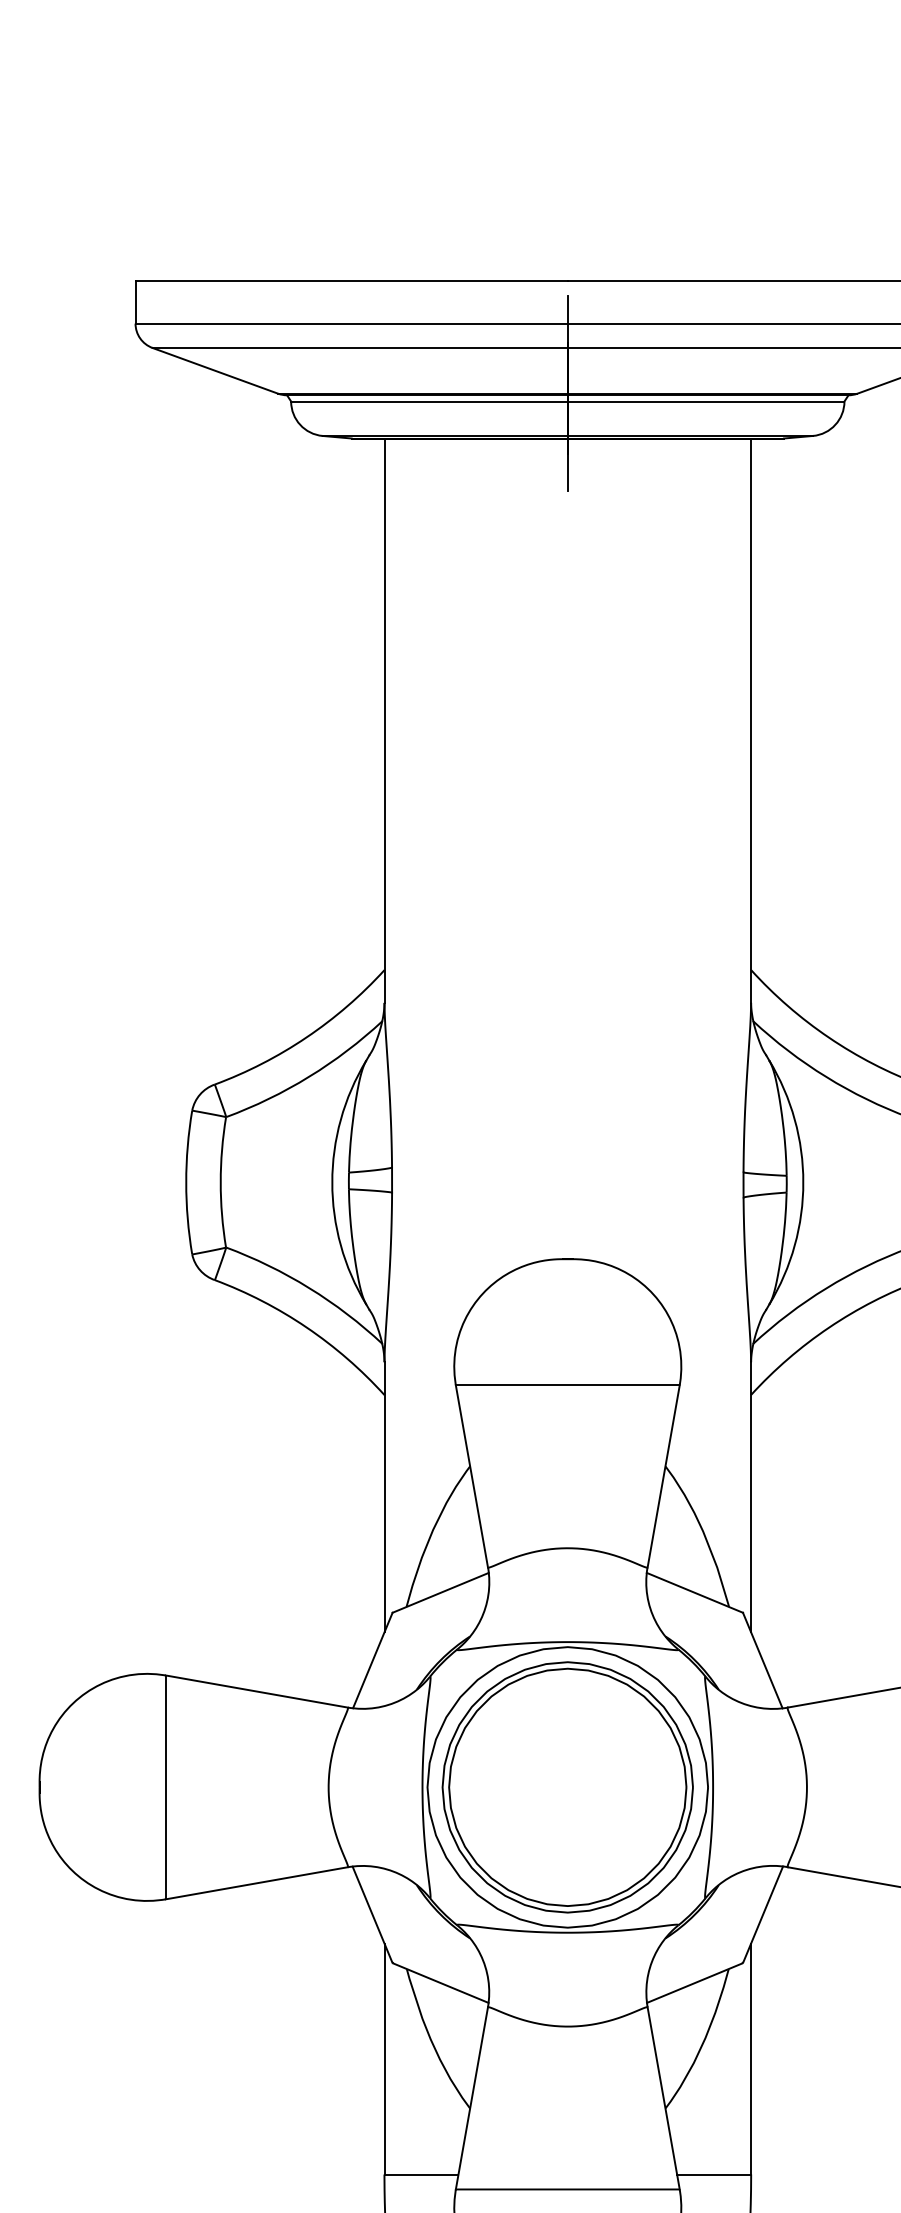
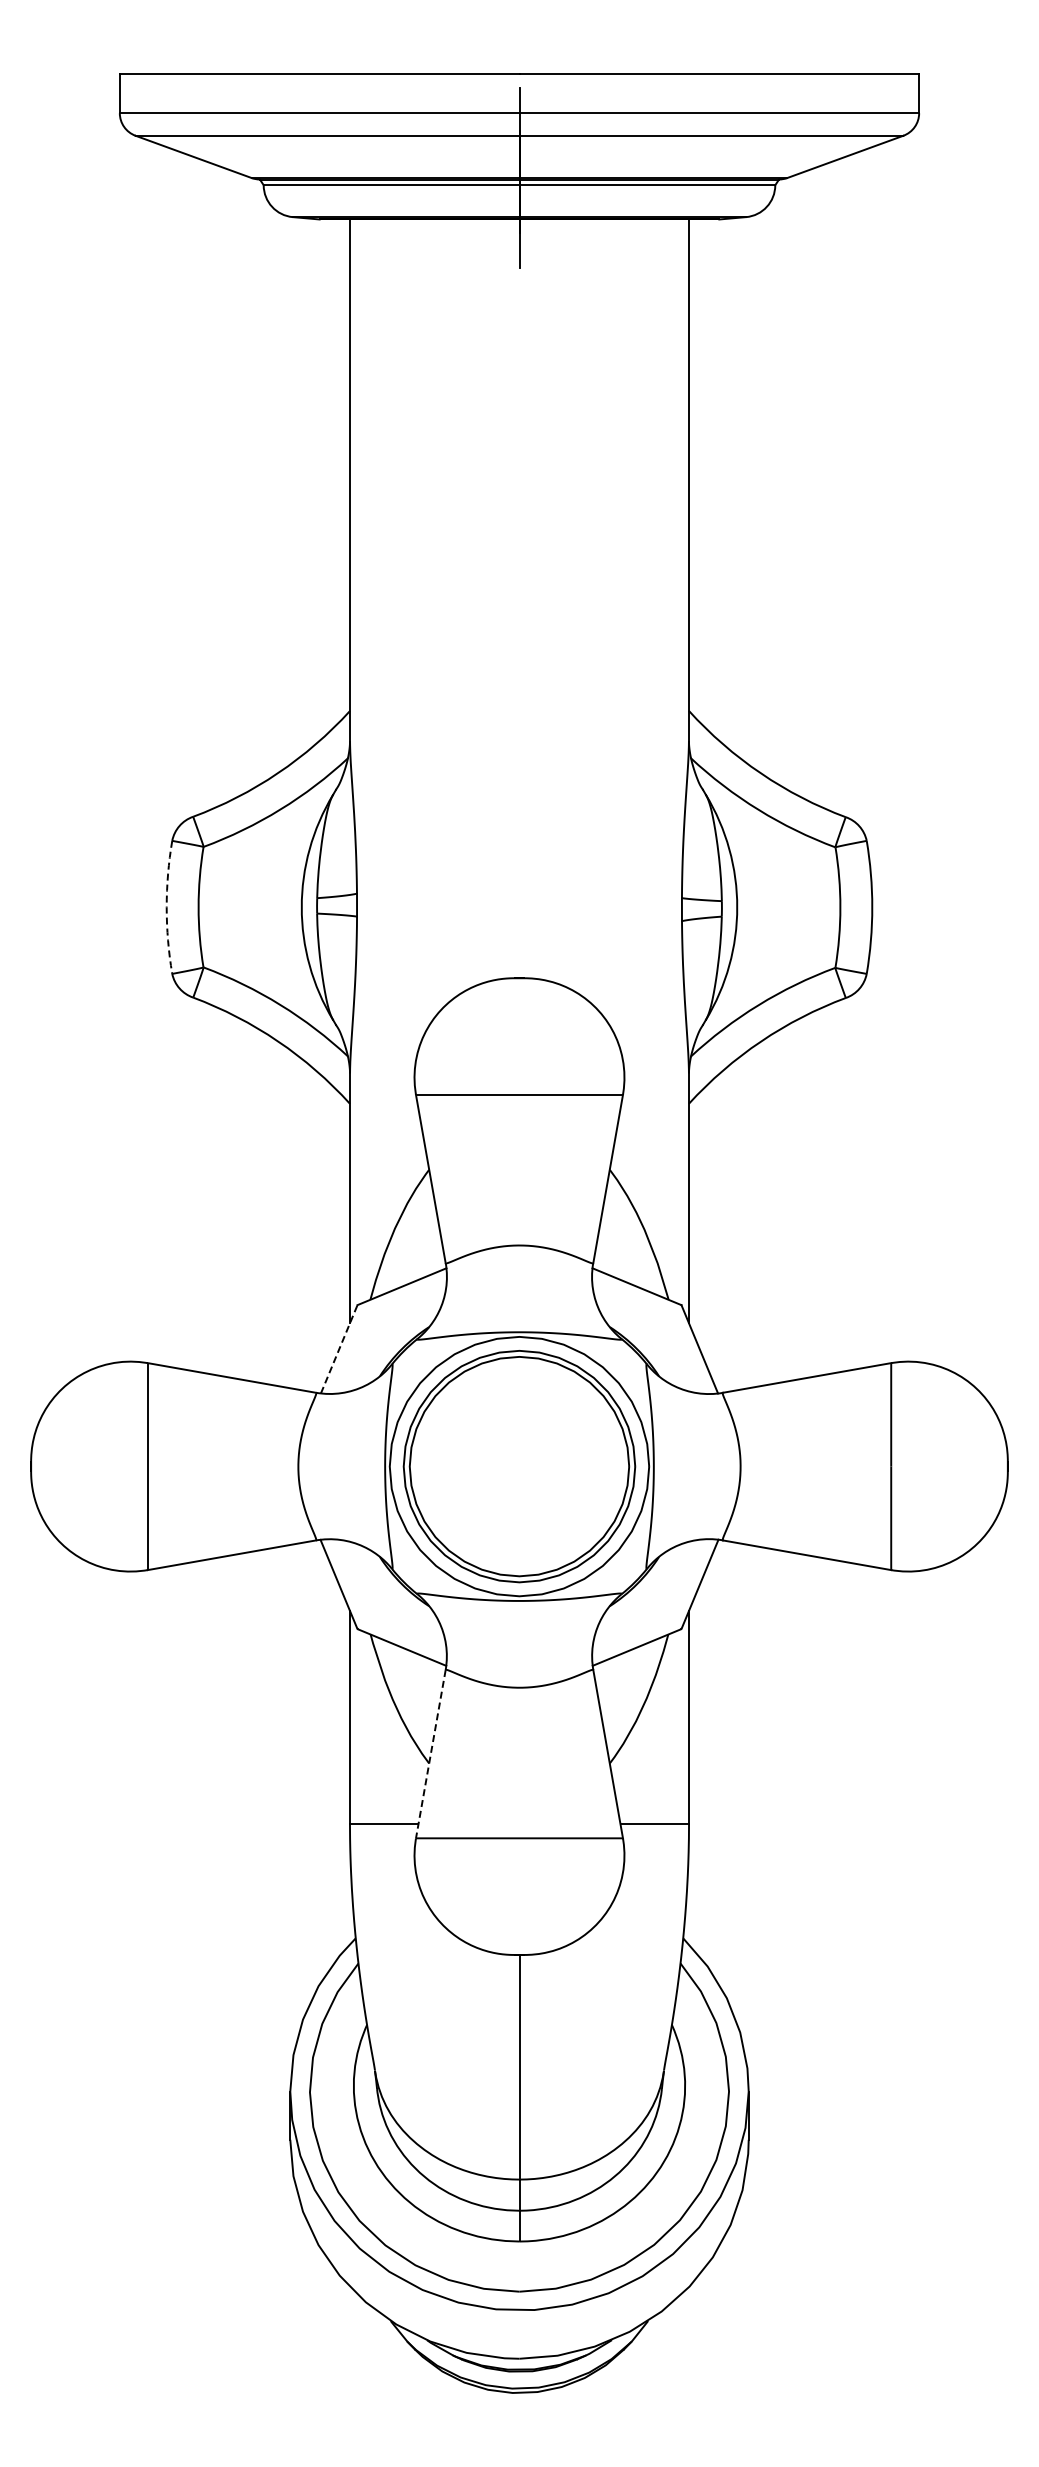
arc: (186, 1182) -> (166, 907), solid -> dashed
line: (373, 1660) -> (339, 1349), solid -> dashed
line: (471, 2098) -> (430, 1754), solid -> dashed

